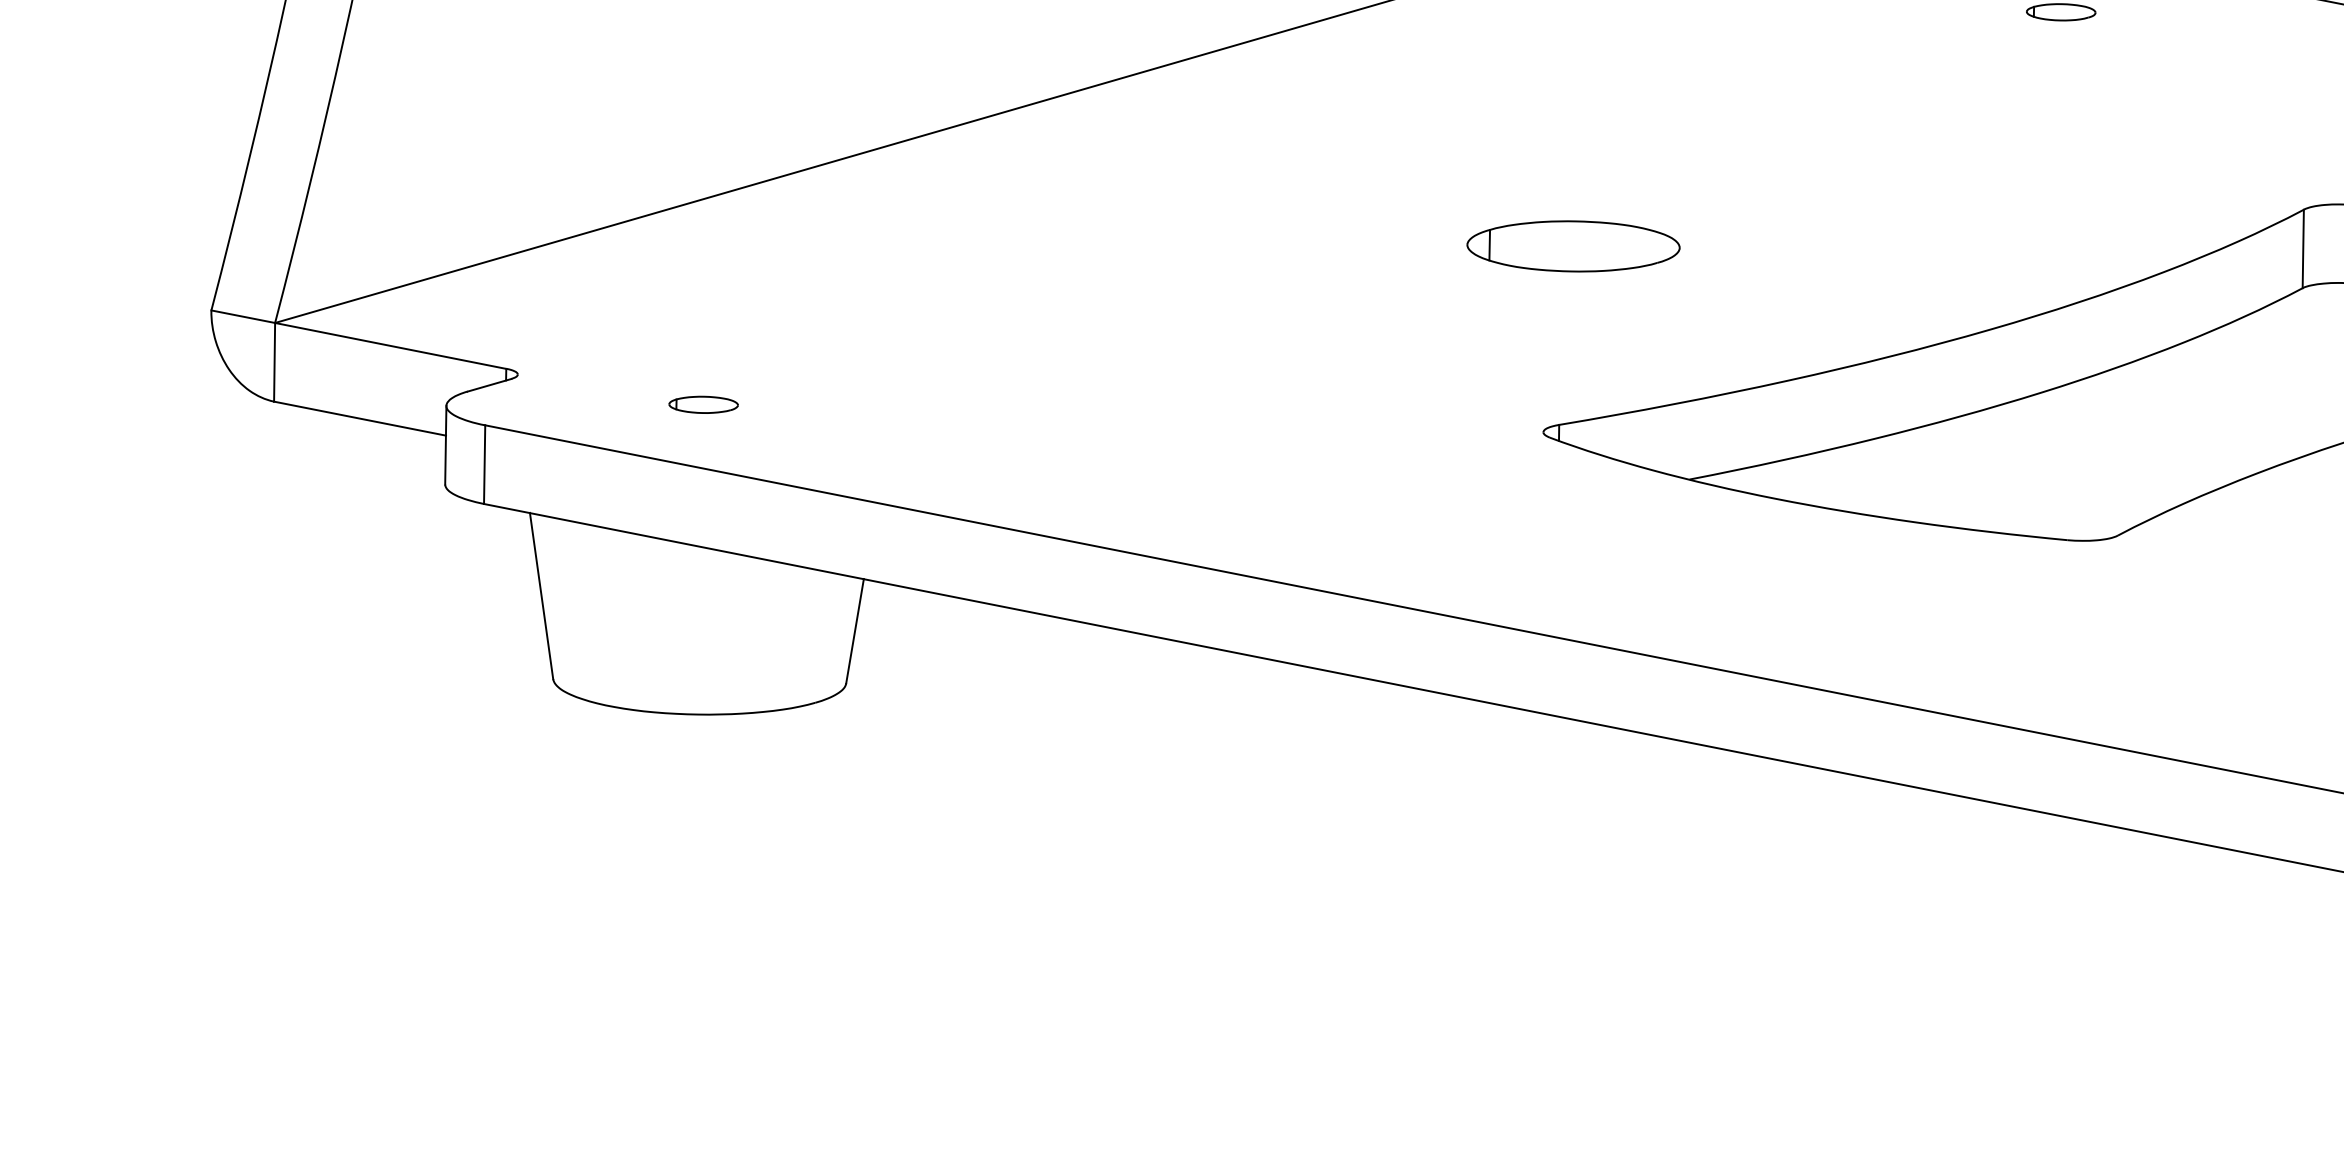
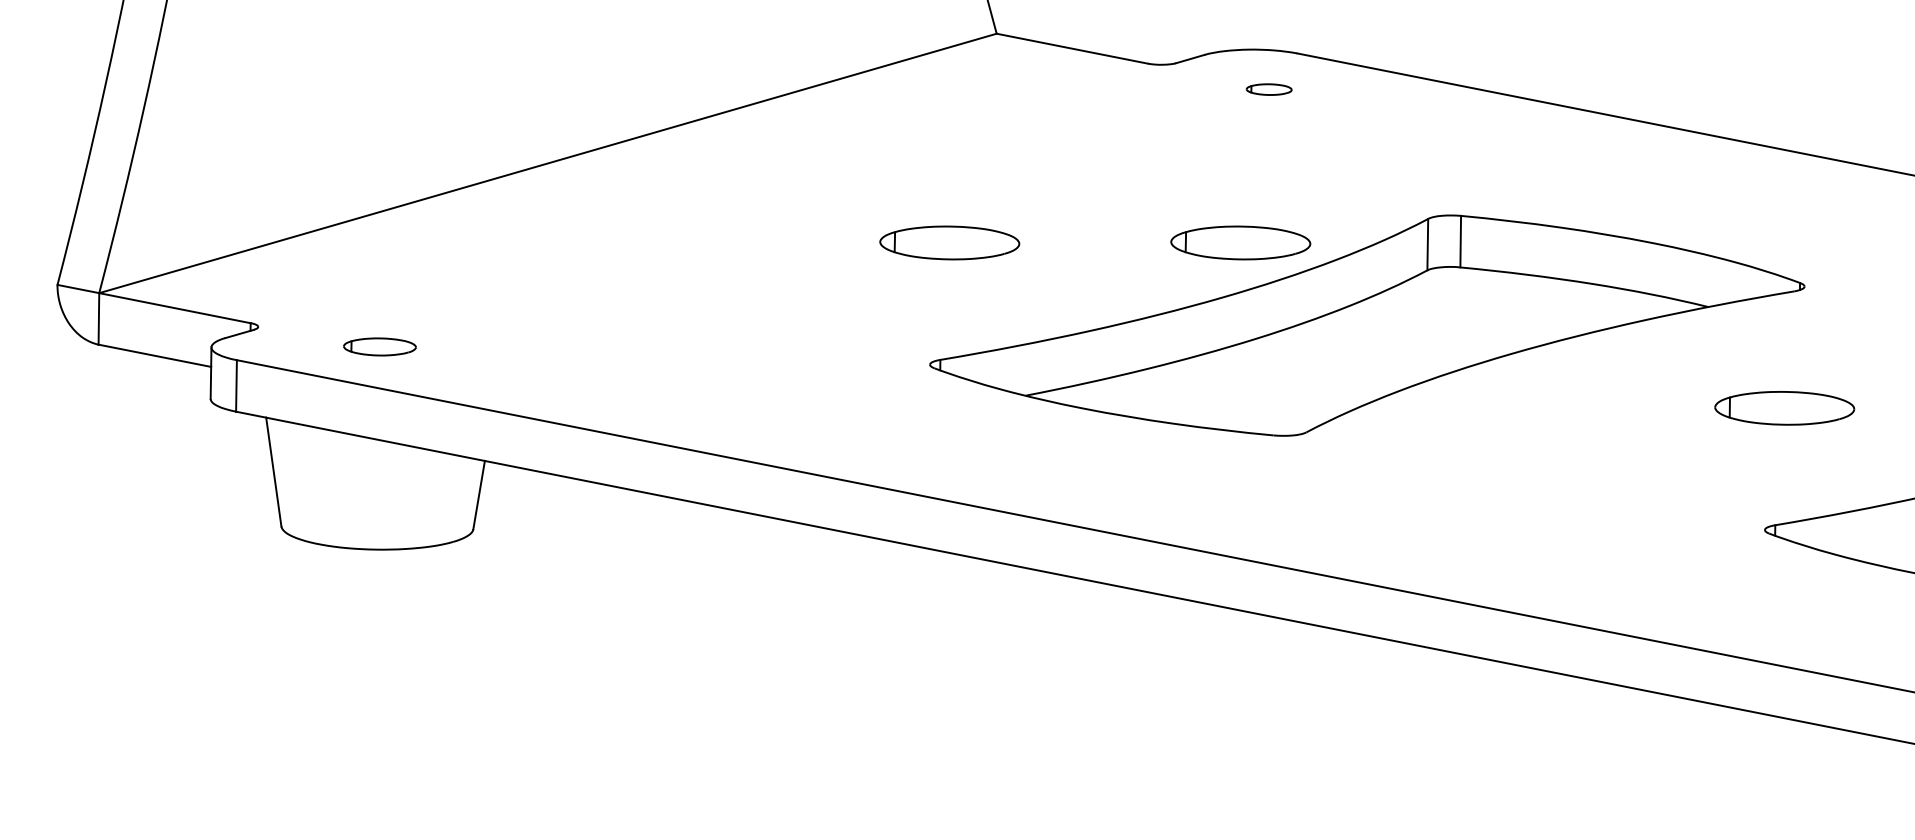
part: (2017, 245) -> (1240, 242), added
part: (702, 404) -> (379, 346), size x1.6

